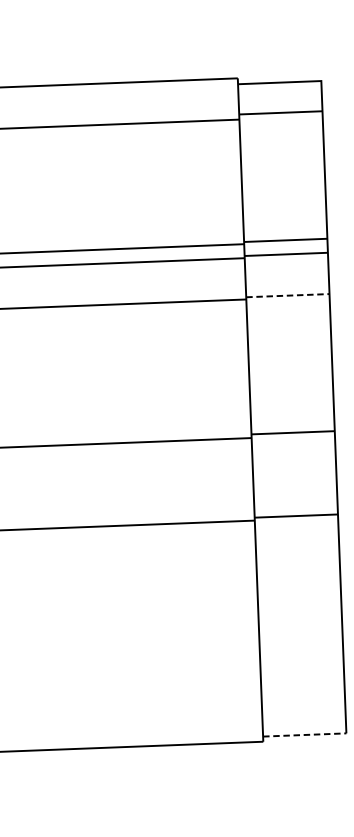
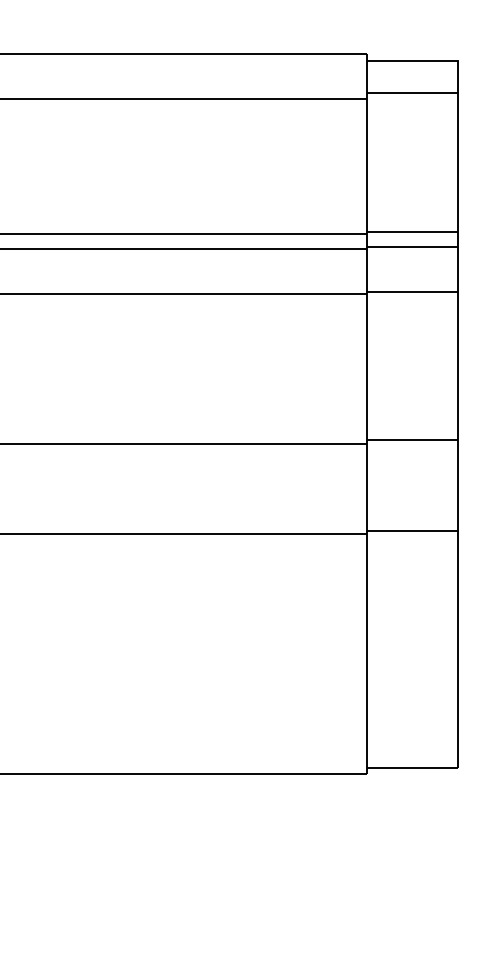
line: (288, 295) -> (413, 291), dashed -> solid
line: (305, 735) -> (413, 768), dashed -> solid

